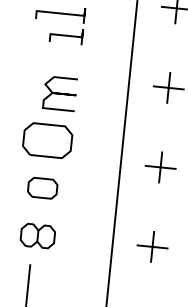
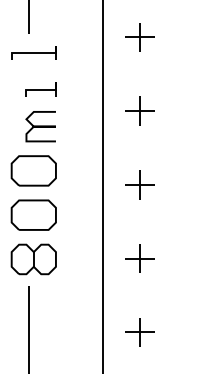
line: (65, 35) -> (40, 89), moved
part: (42, 187) -> (33, 214), size x1.67
part: (37, 236) -> (33, 259), size x1.43

